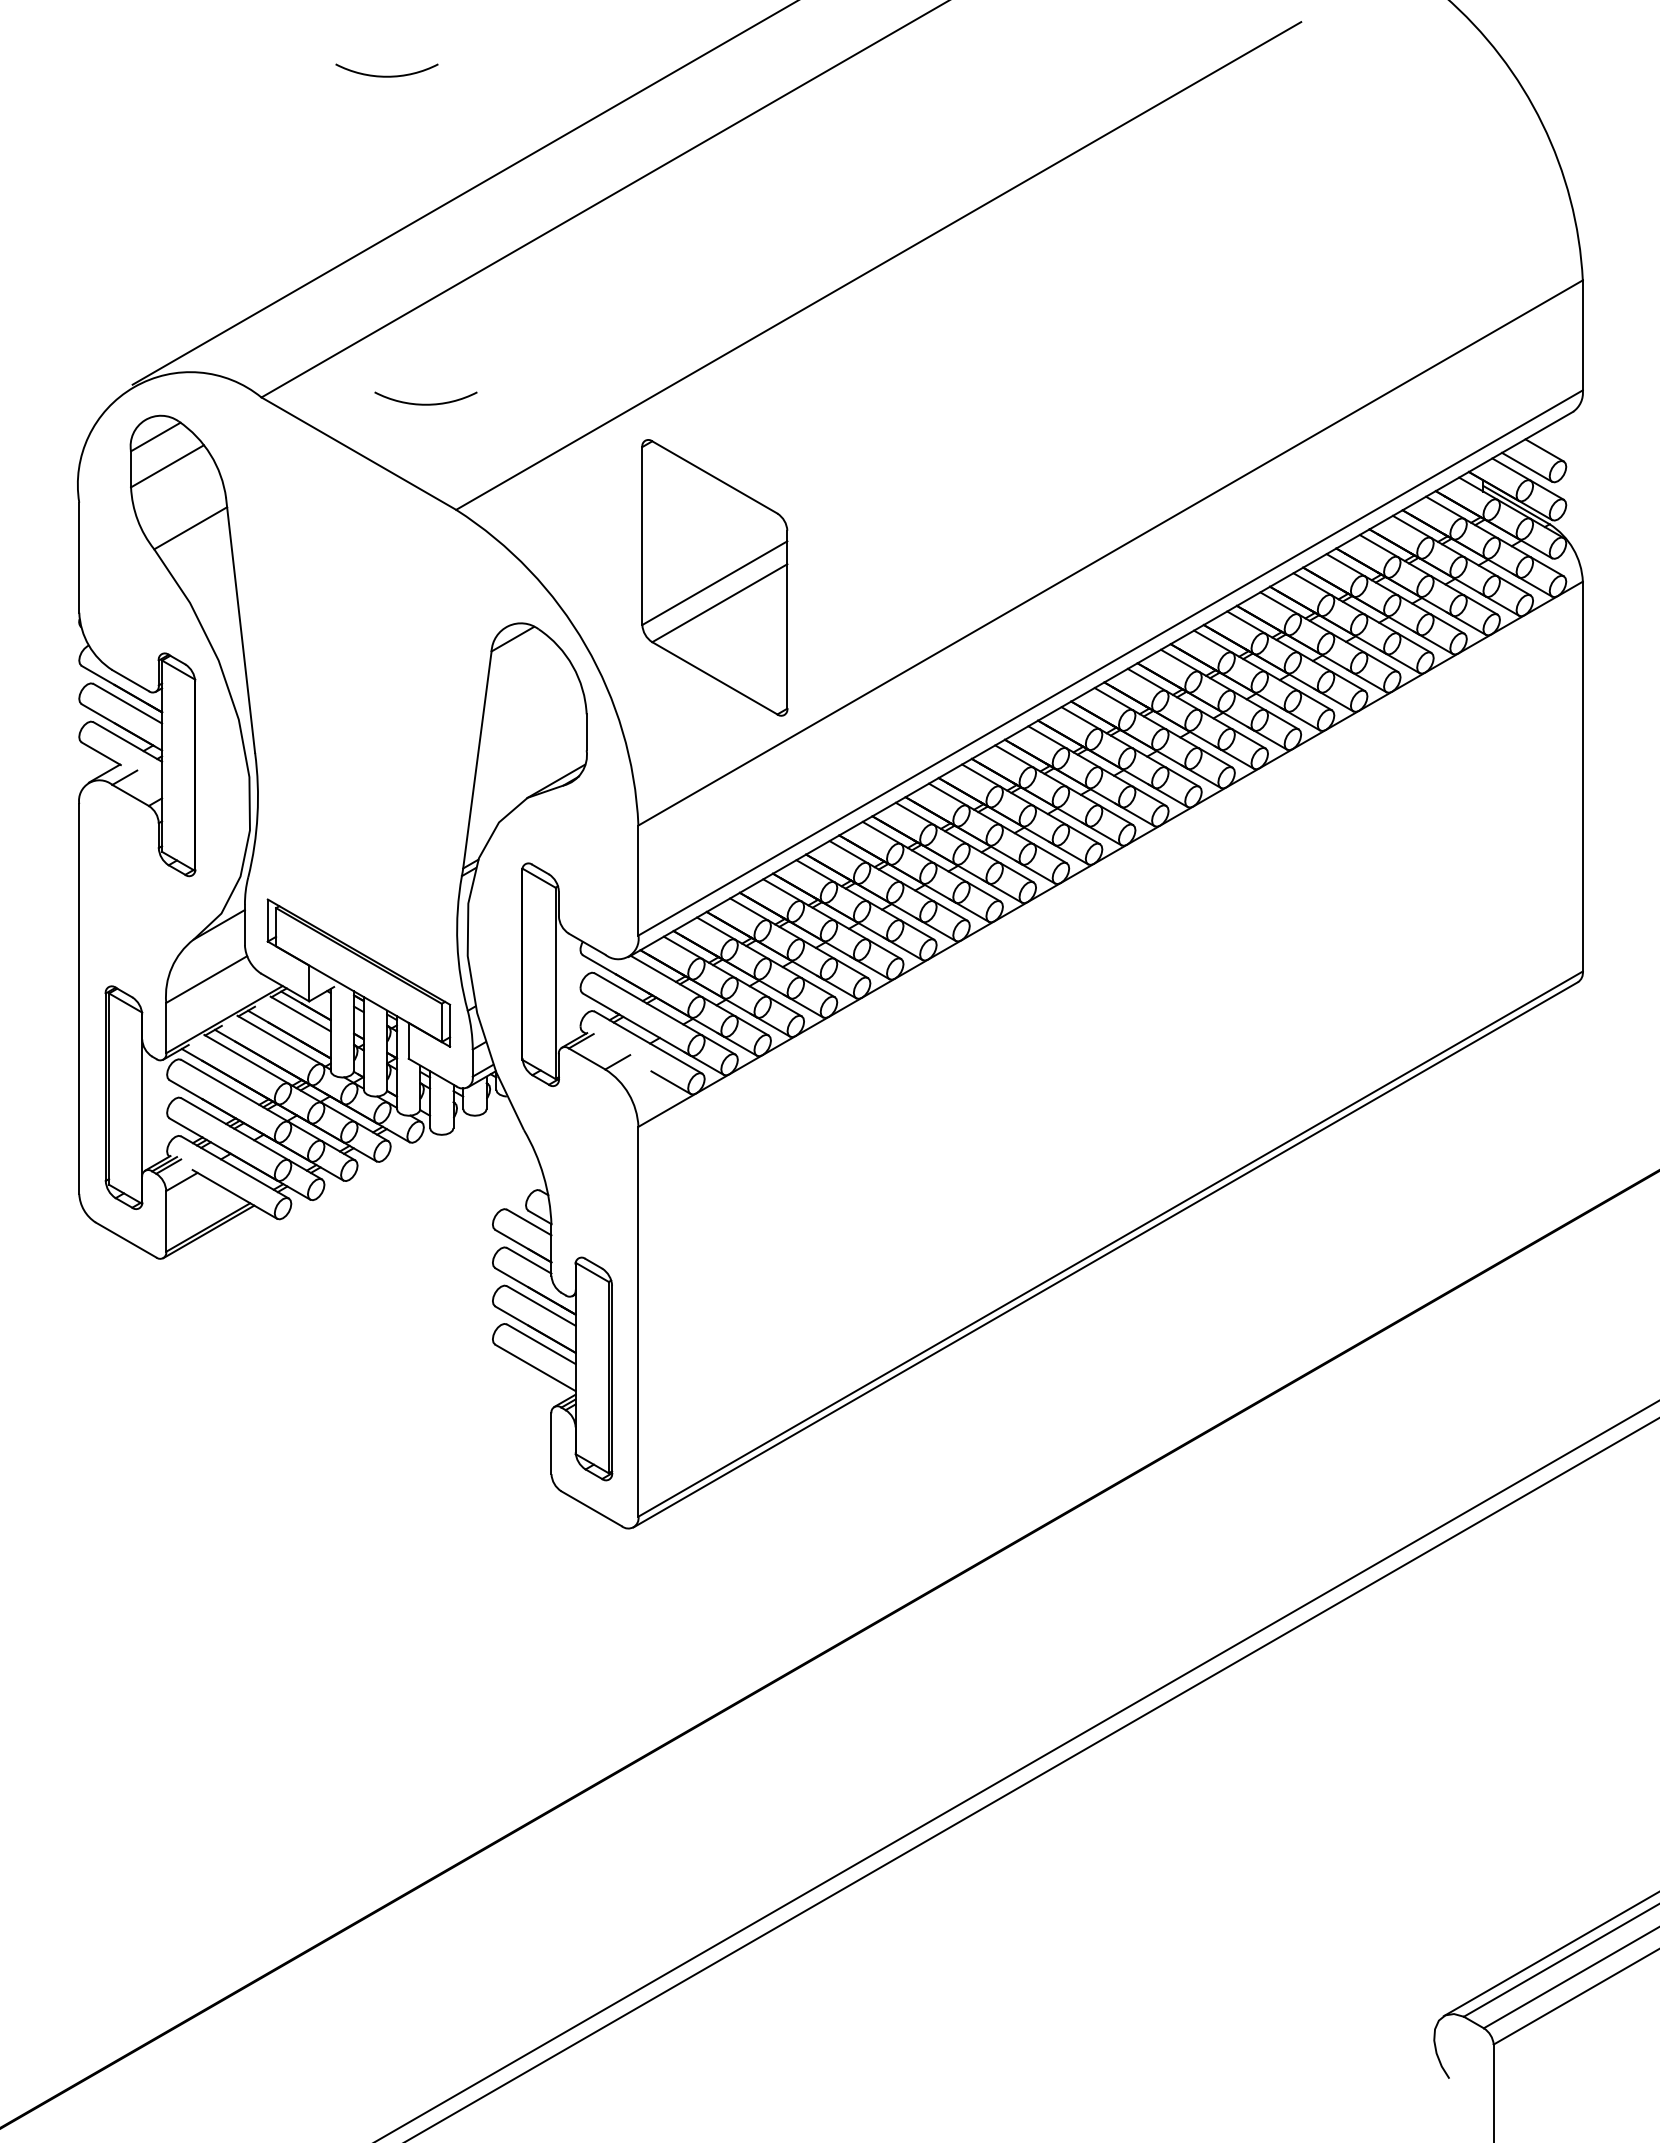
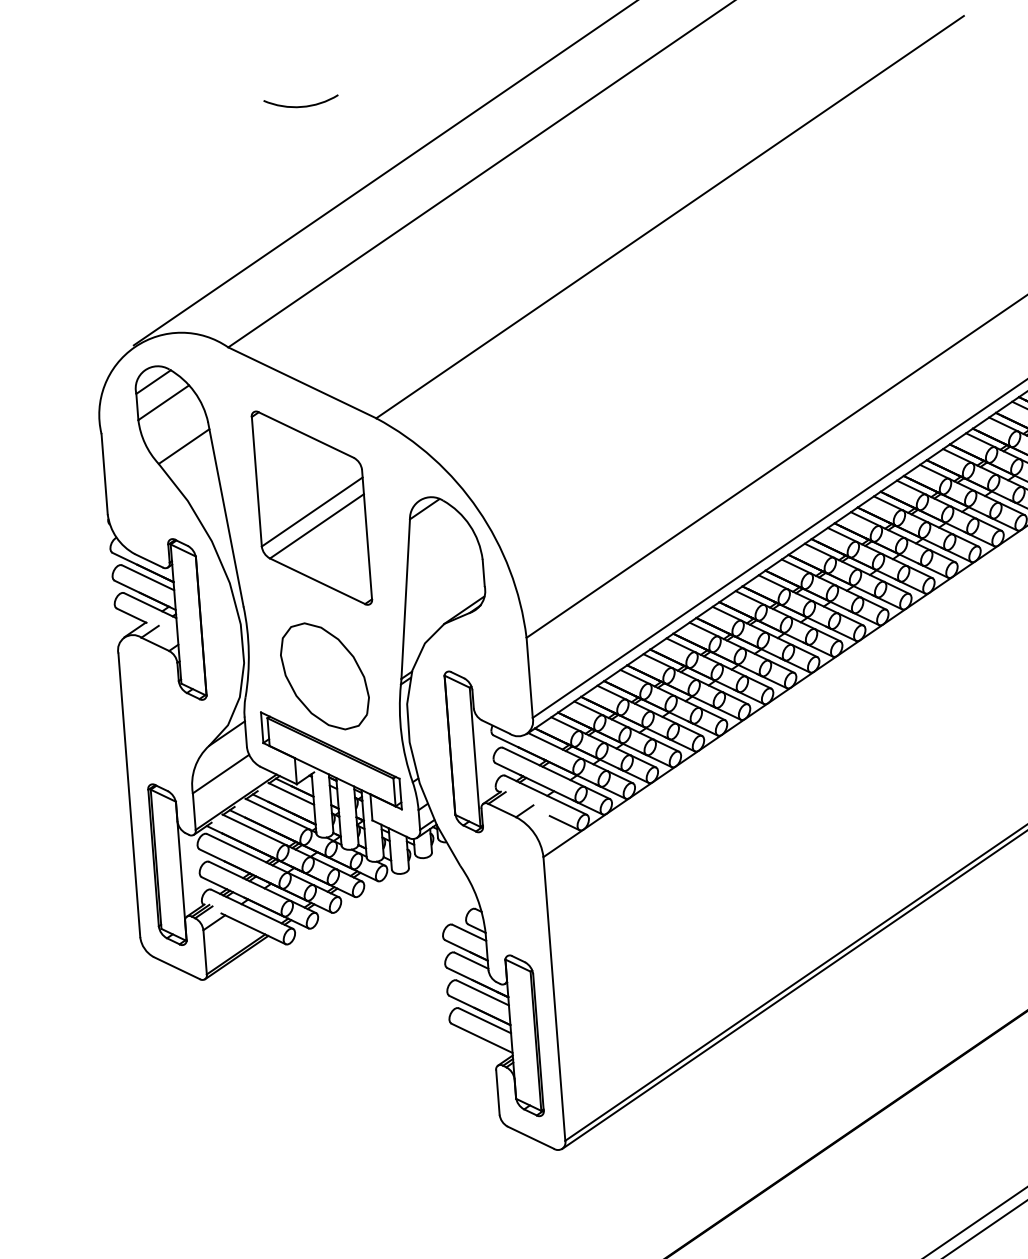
arc: (425, 403) -> (347, 342), removed
part: (714, 577) -> (311, 507), moved
part: (358, 856) -> (324, 676), added

